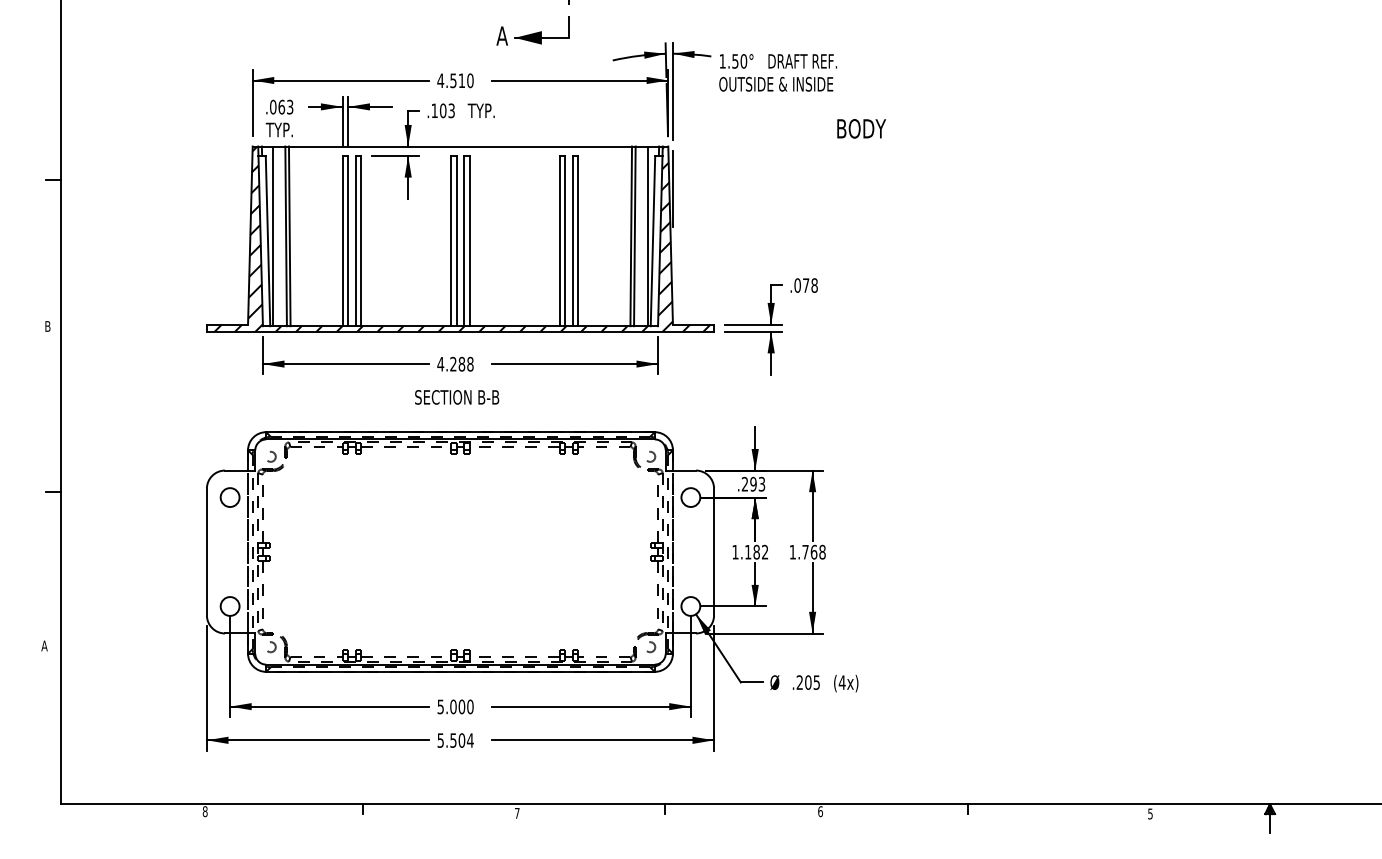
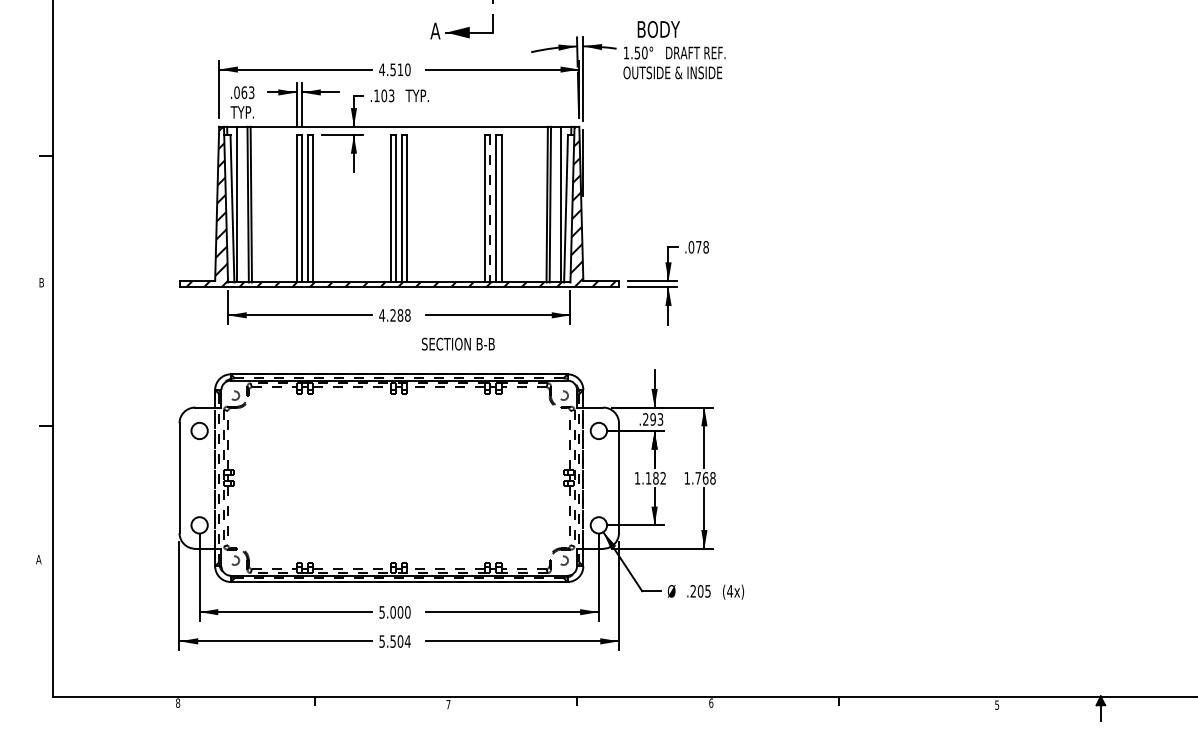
text: (861, 128) -> (658, 29), moved
line: (565, 240) -> (490, 208), solid -> dashed
text: (457, 396) -> (458, 343), moved

